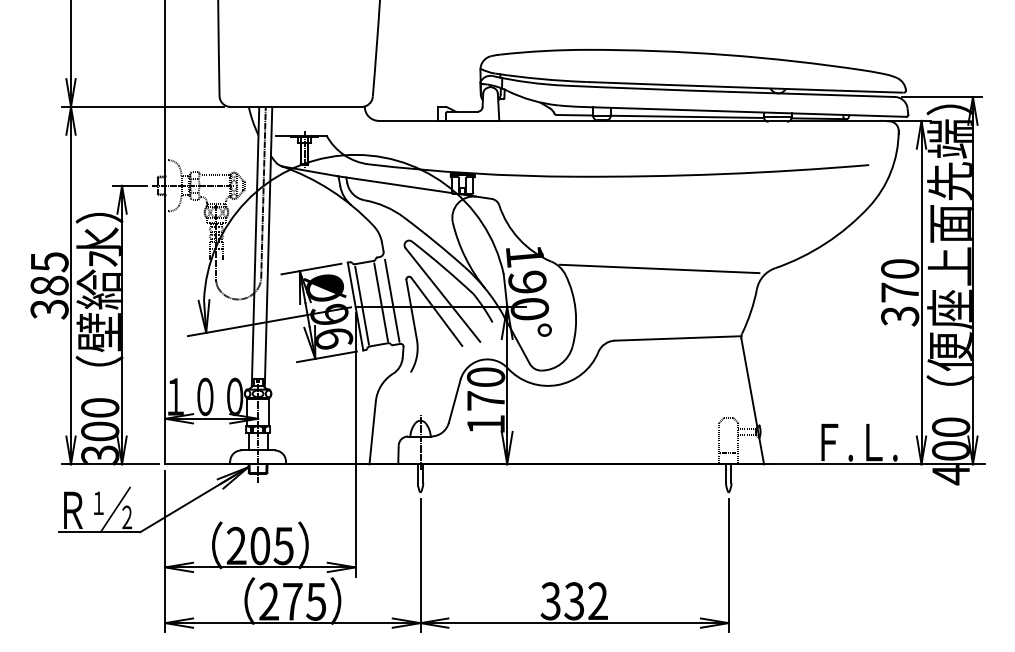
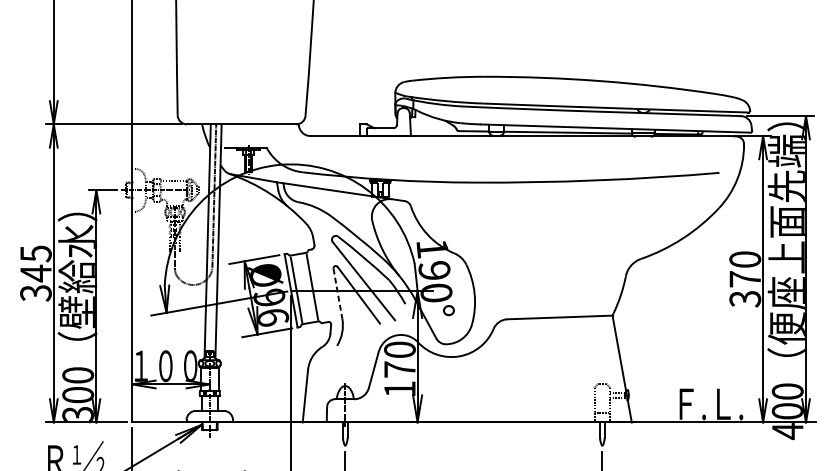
line: (659, 268) -> (544, 259), removed
text: (49, 285) -> (35, 273), 385 -> 345
line: (392, 300) -> (321, 285), removed
line: (411, 310) -> (337, 294), solid -> dashed

